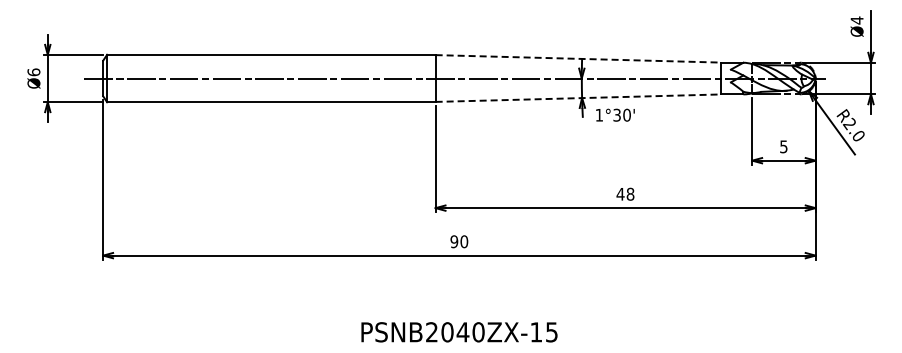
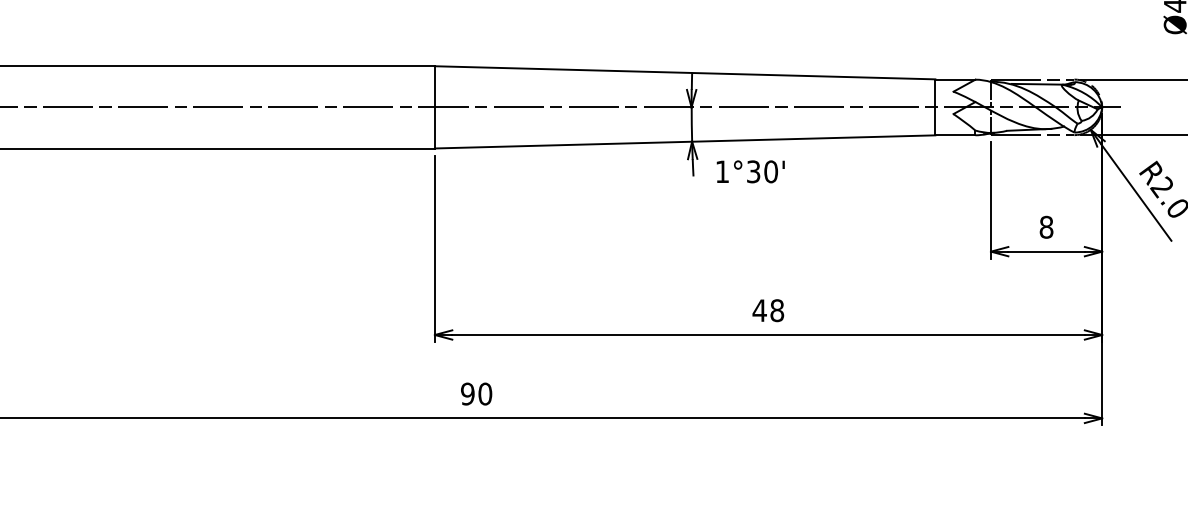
line: (578, 58) -> (685, 72), dashed -> solid
line: (578, 98) -> (685, 142), dashed -> solid
text: (783, 146) -> (1045, 226), 5 -> 8

